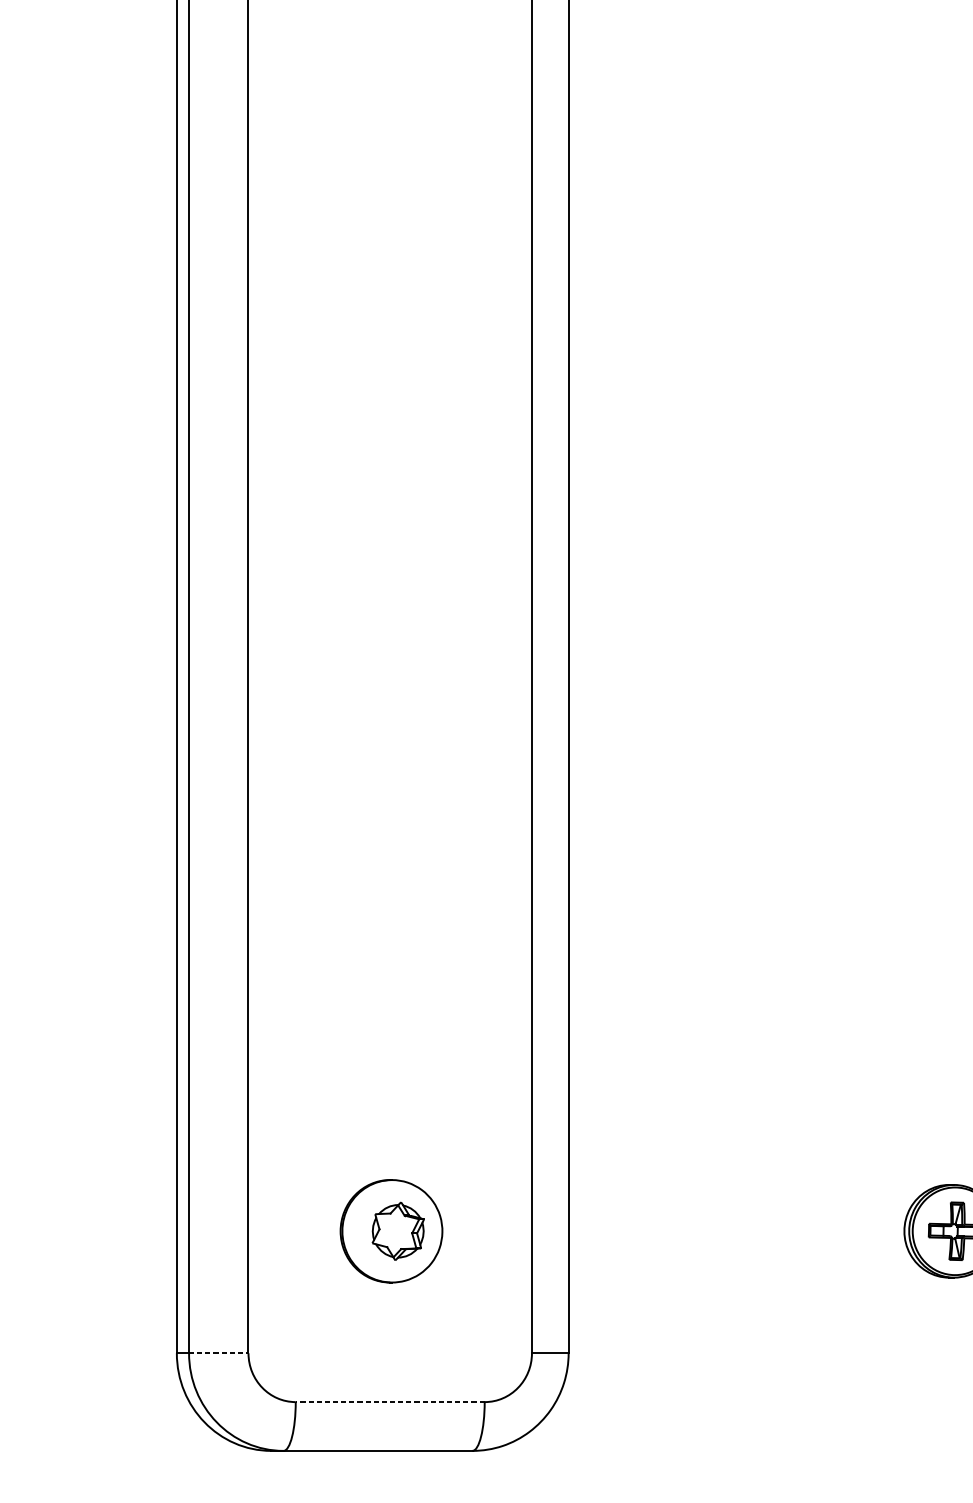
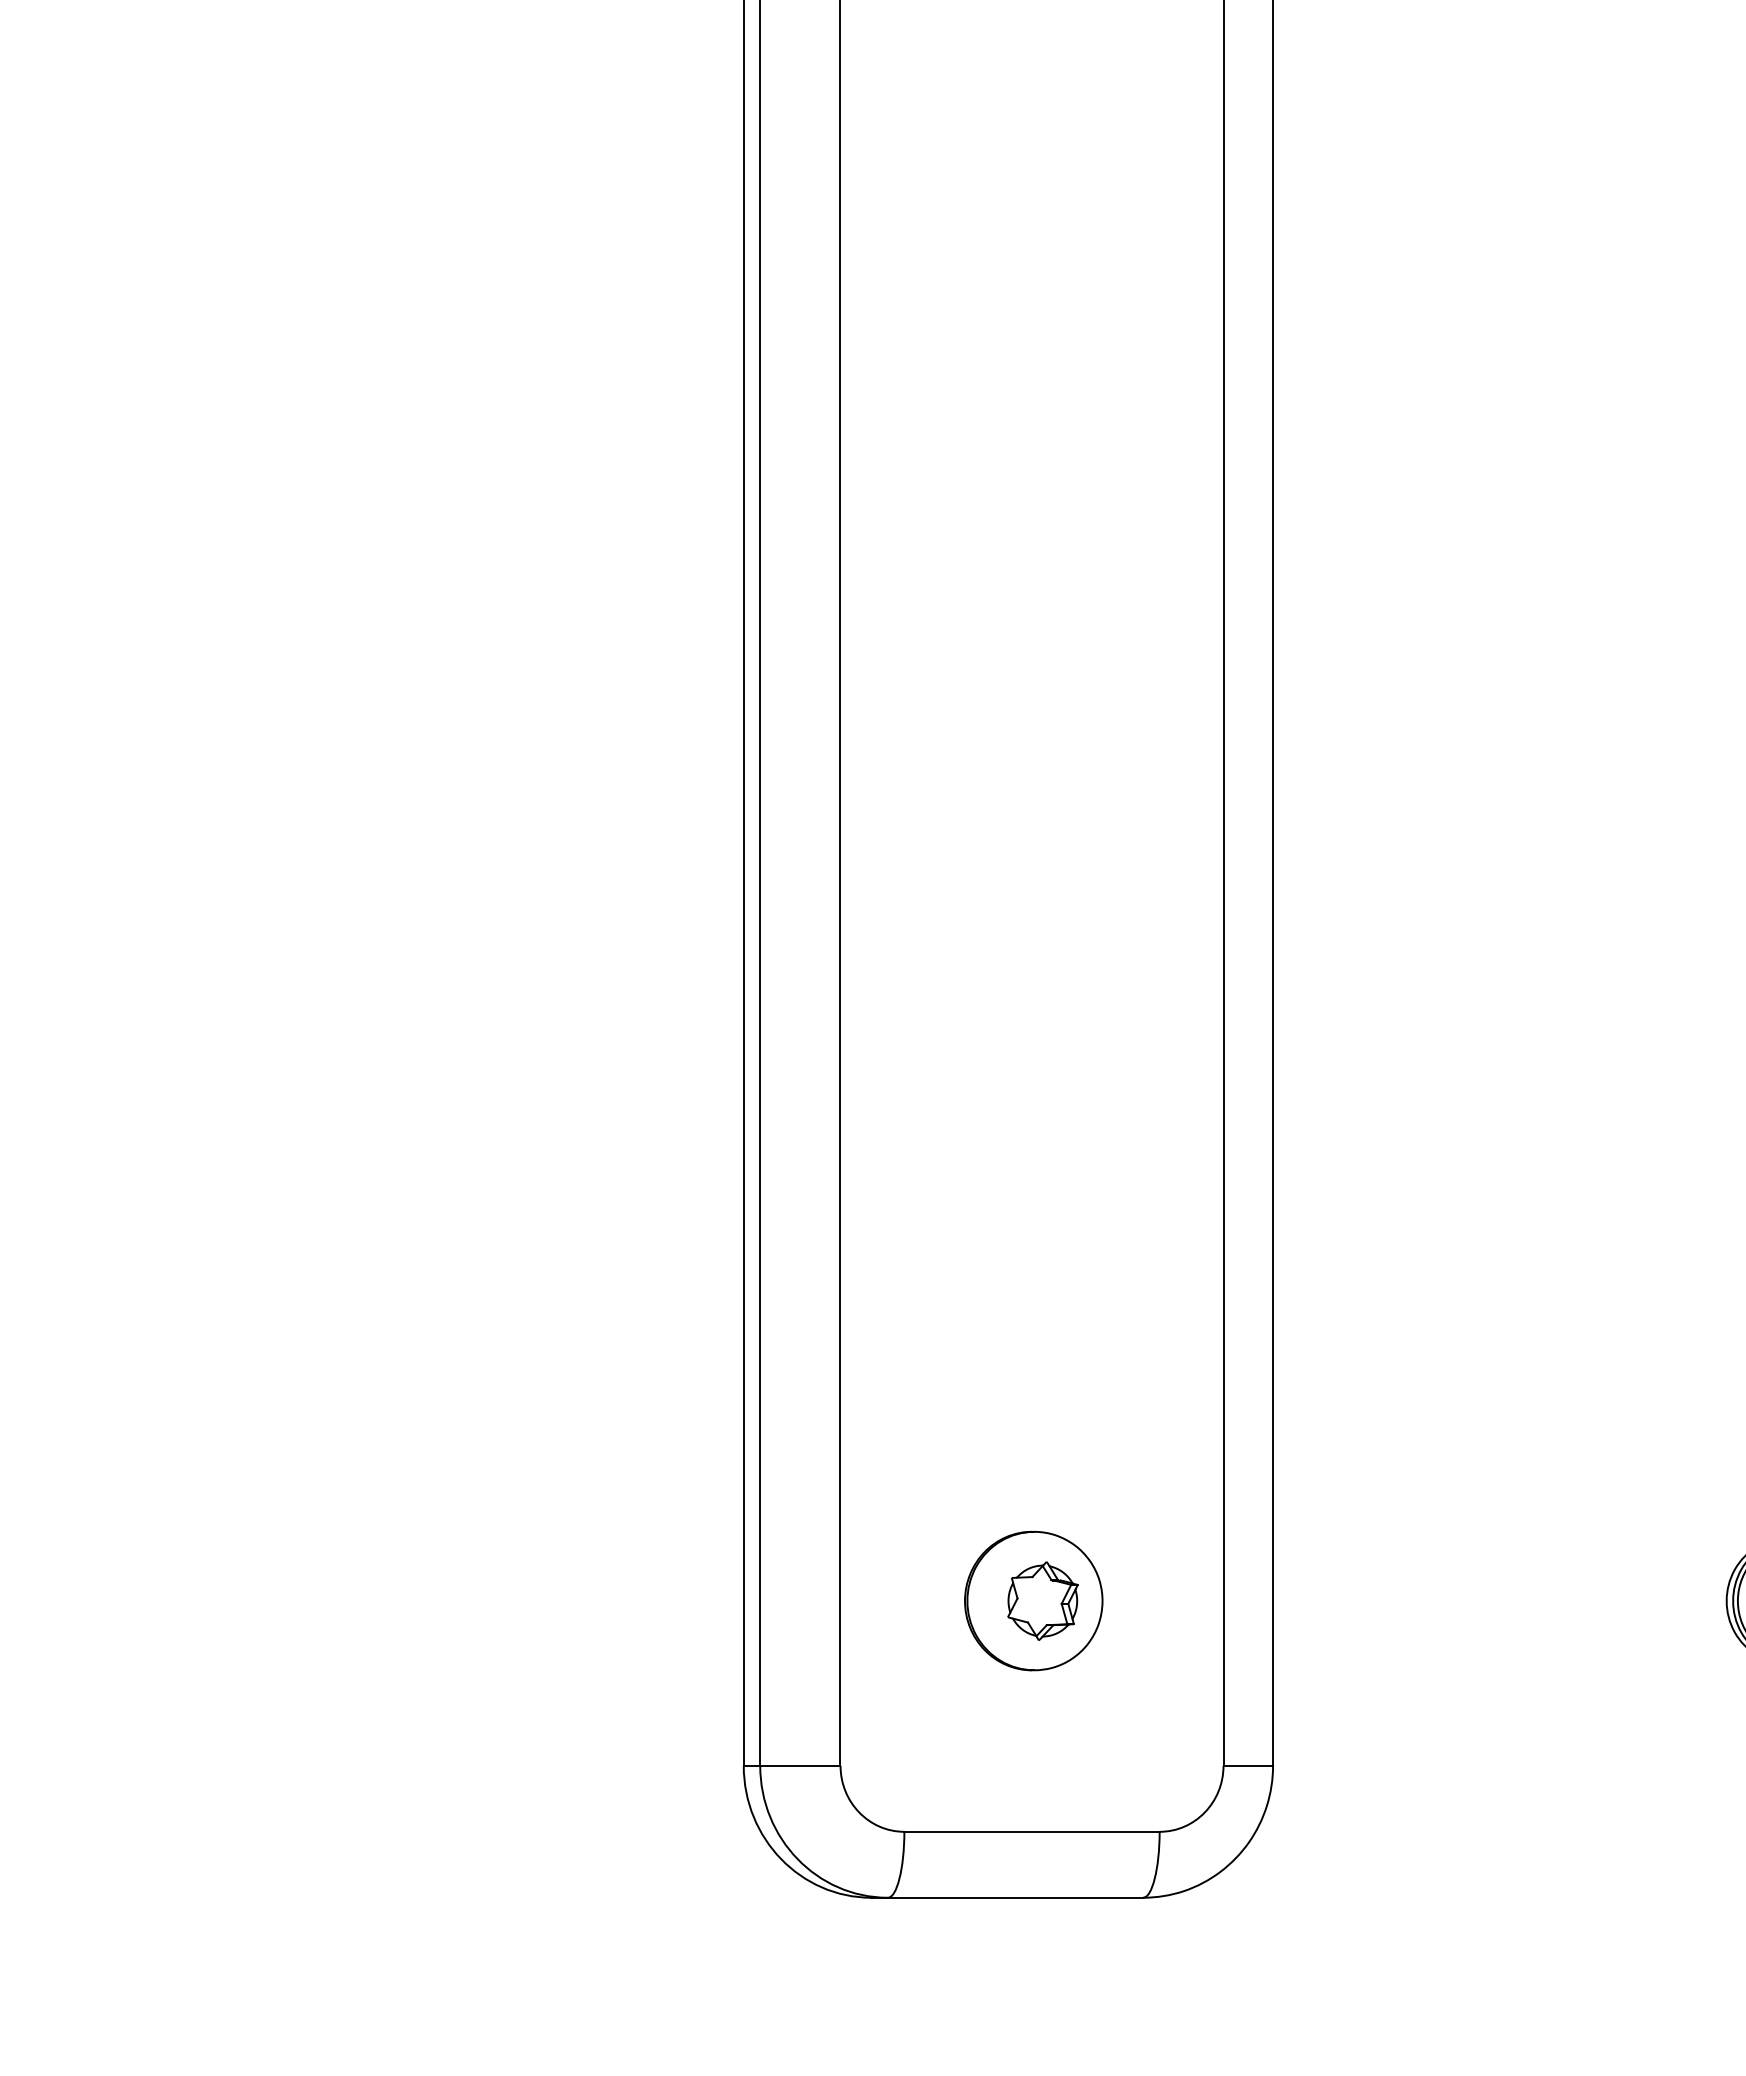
line: (218, 1353) -> (800, 1765), dashed -> solid
line: (390, 1401) -> (1032, 1831), dashed -> solid

